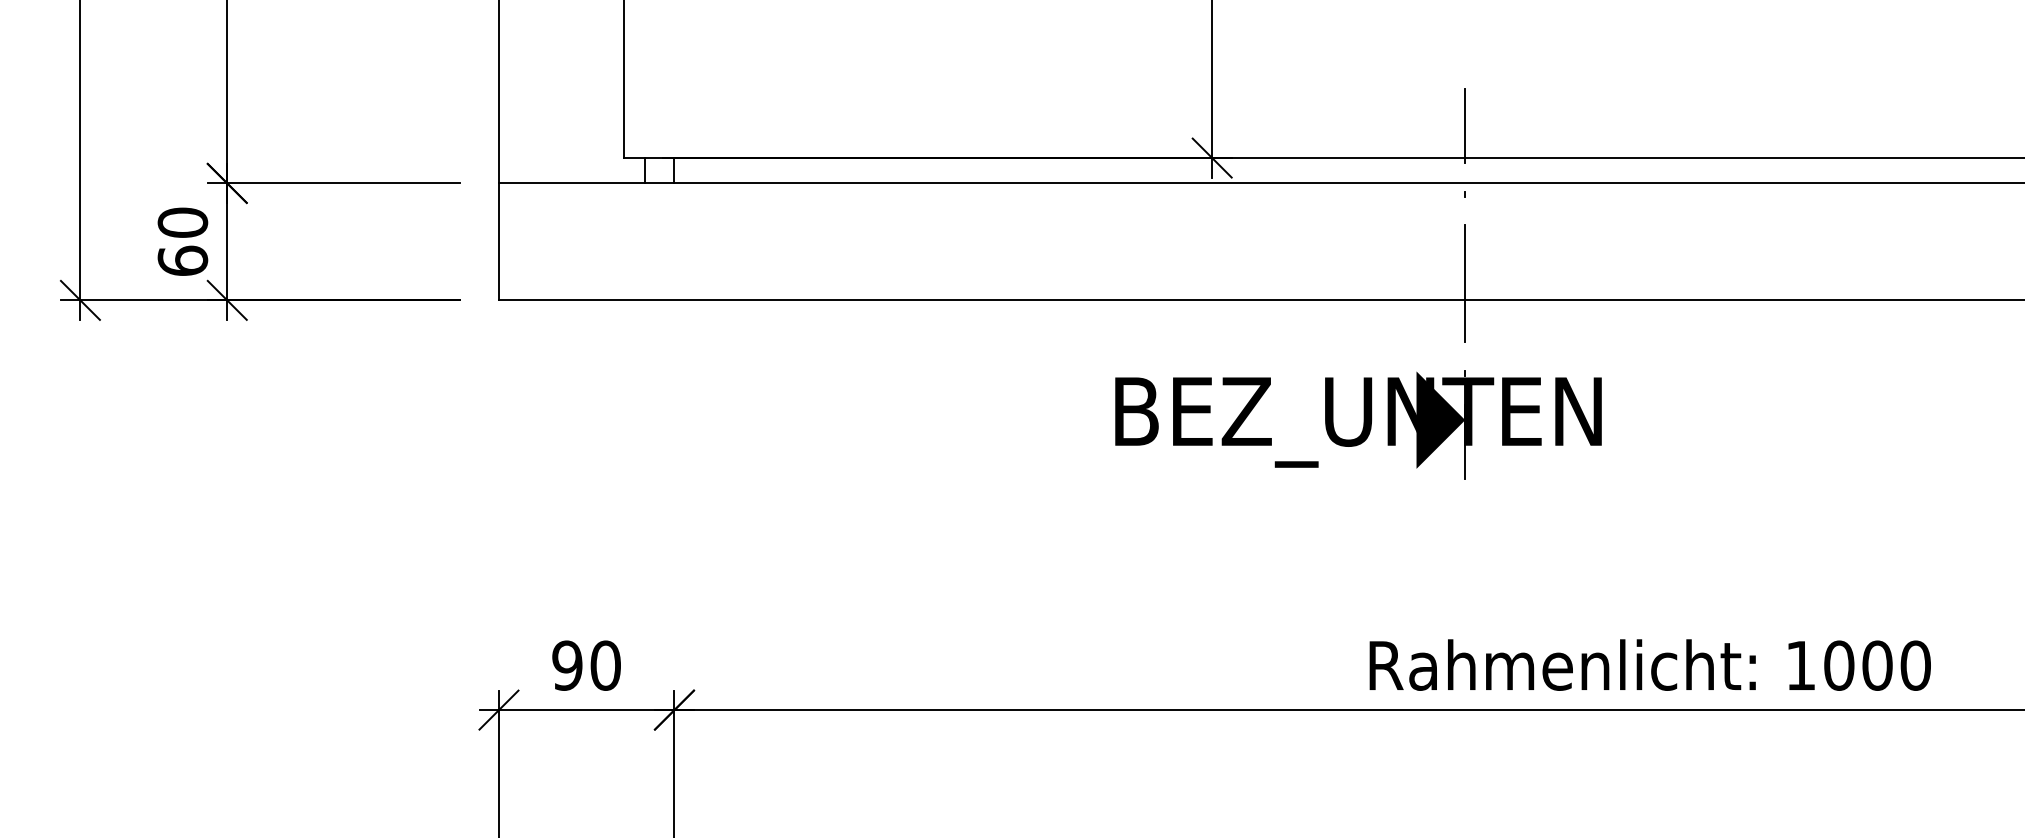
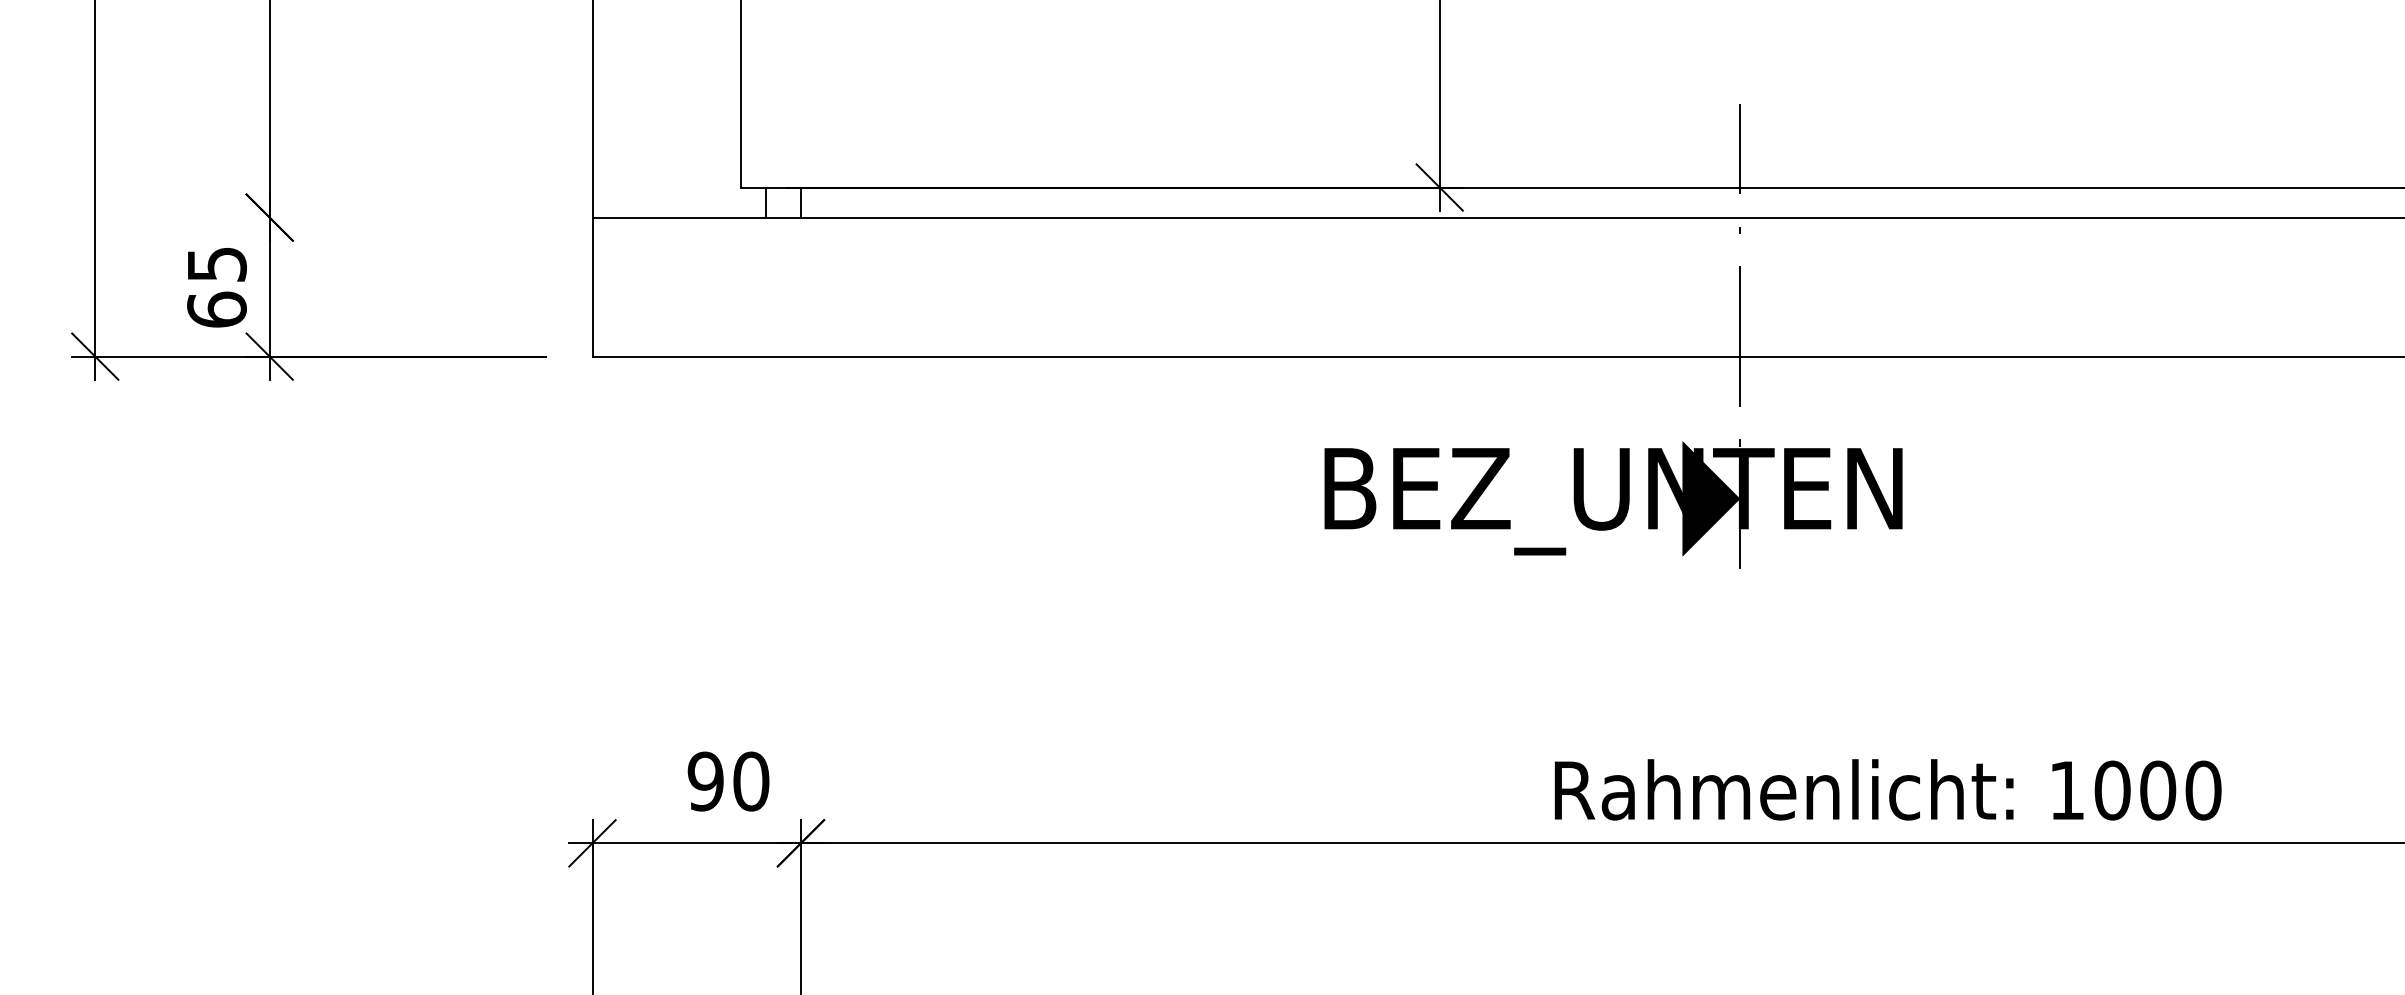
line: (334, 183) -> (396, 217), removed
text: (182, 222) -> (216, 264), 60 -> 65
text: (1649, 664) -> (1887, 789), moved
text: (586, 665) -> (728, 781), moved

